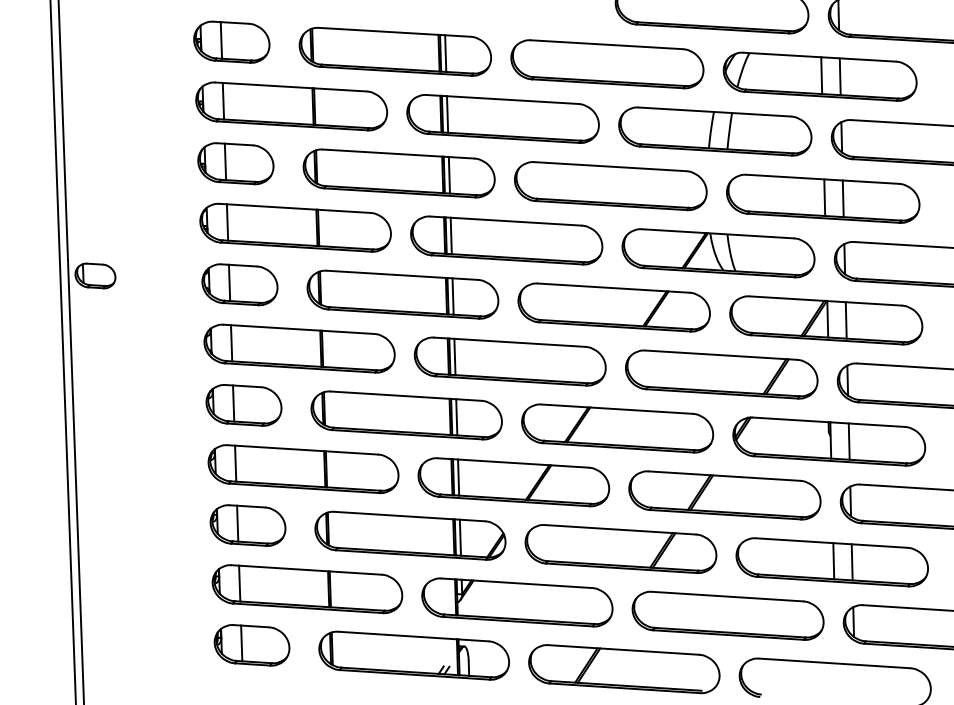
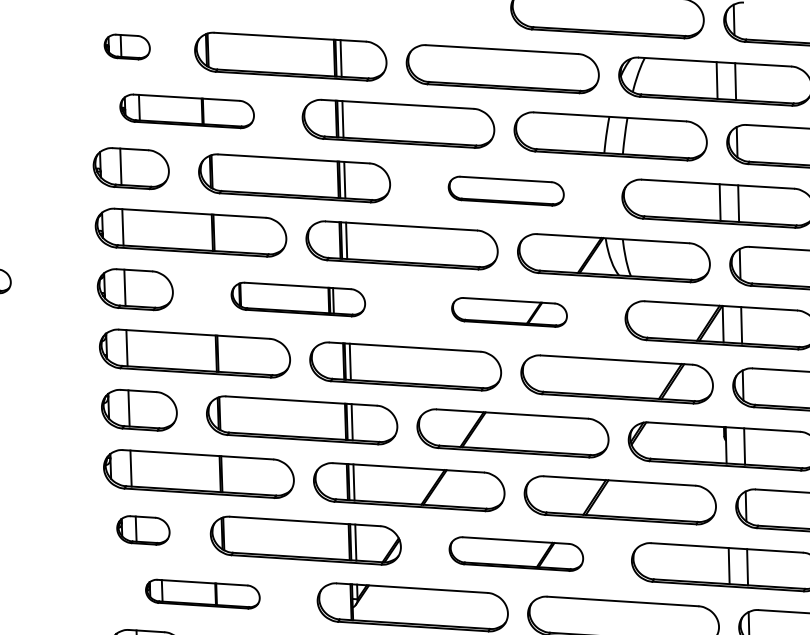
part: (231, 41) -> (126, 46), size x0.6
part: (291, 106) -> (186, 111), size x0.7
part: (610, 186) -> (505, 191), size x0.6
part: (402, 294) -> (297, 299), size x0.7
part: (613, 307) -> (508, 312), size x0.6
part: (247, 525) -> (142, 530), size x0.7
part: (620, 549) -> (515, 554), size x0.7
part: (307, 589) -> (202, 594), size x0.6

